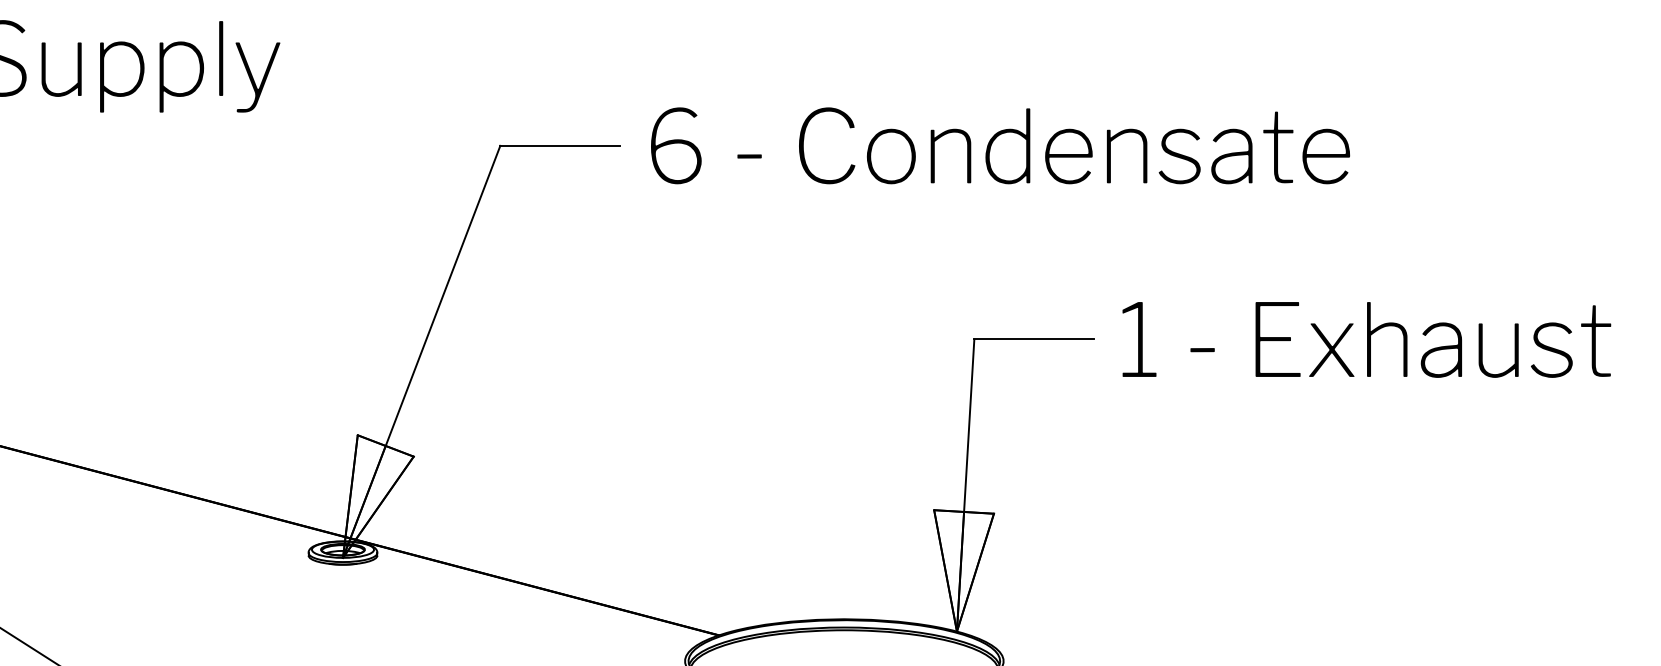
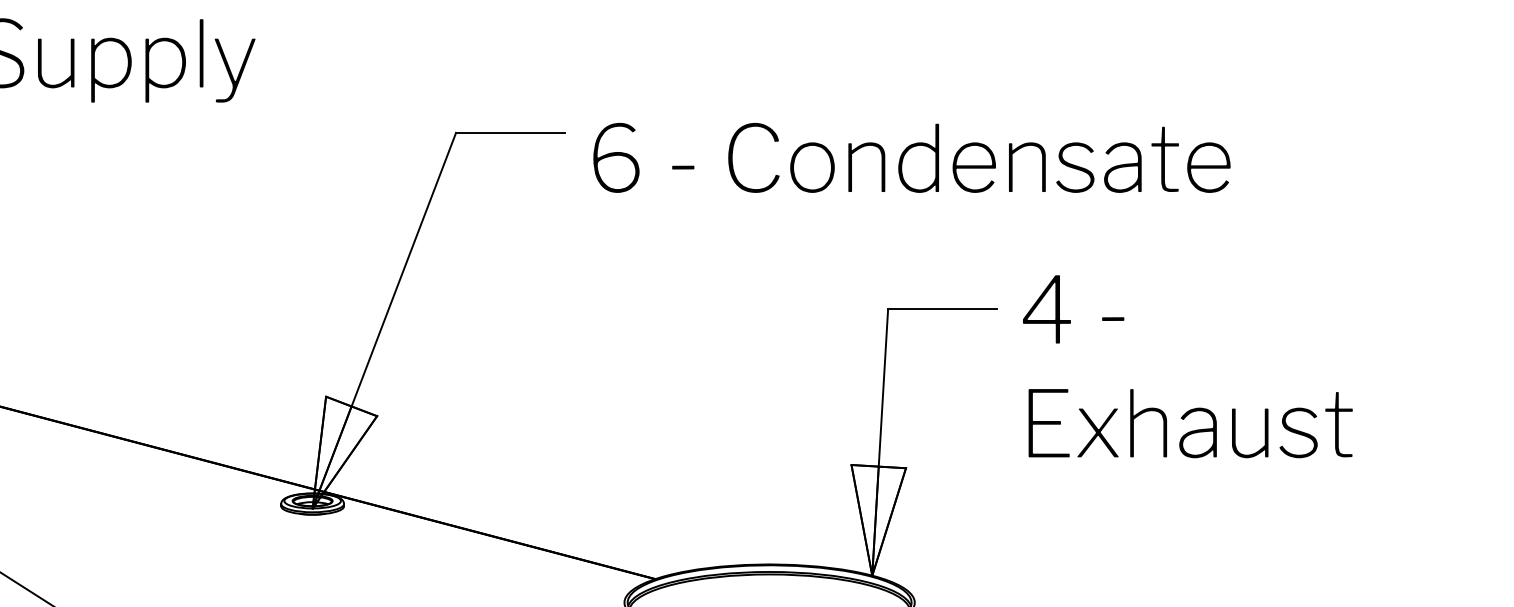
text: (1000, 145) -> (911, 157), moved
text: (1366, 402) -> (1245, 366), 1 -> 4

